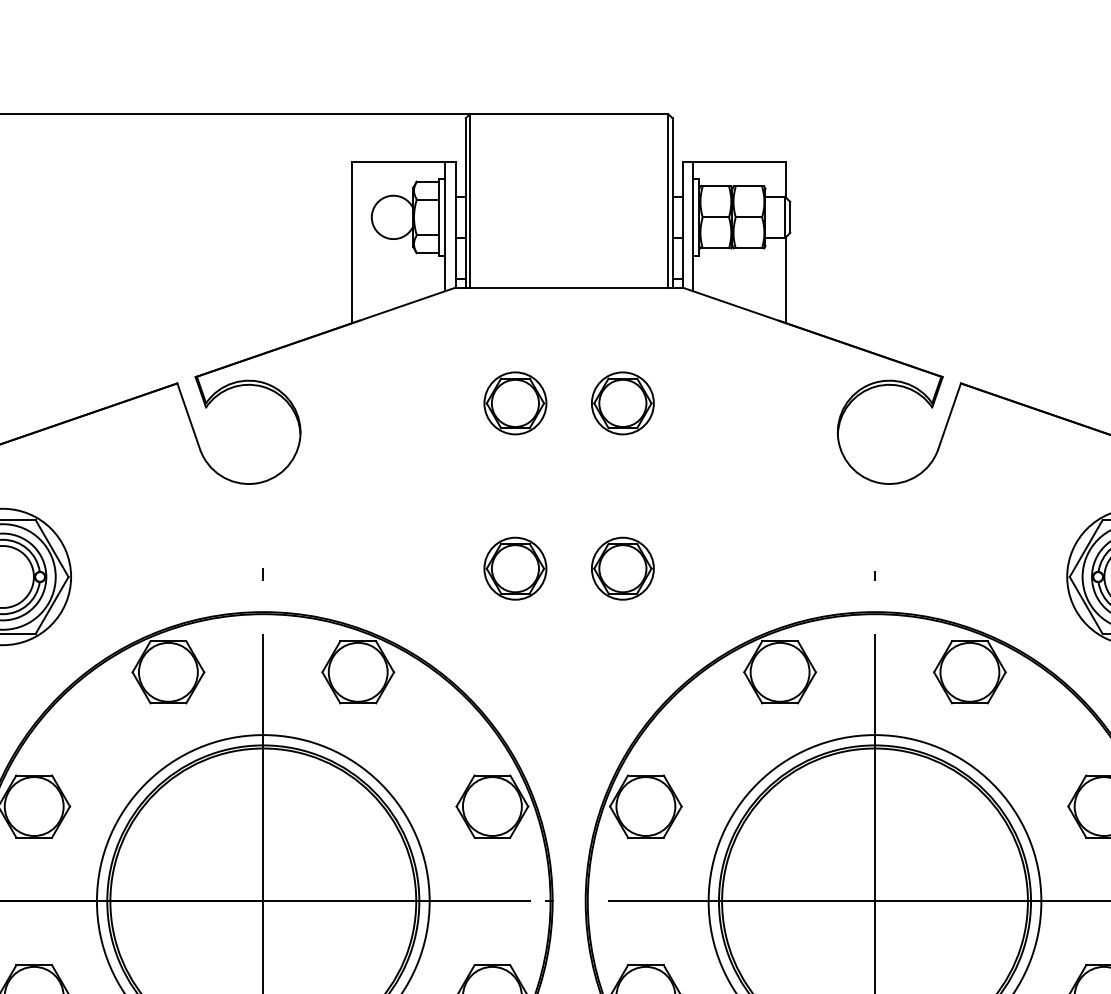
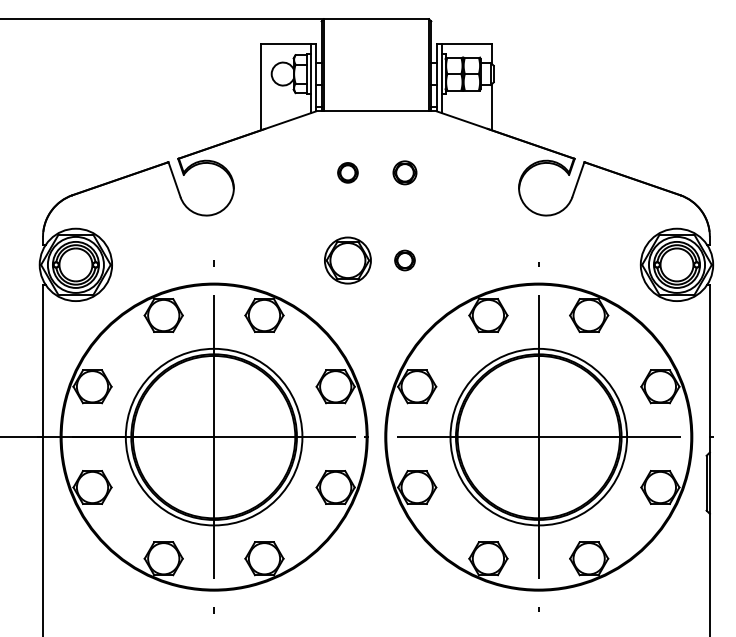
part: (514, 402) -> (347, 172), size x0.6
part: (621, 402) -> (404, 172), size x0.7
part: (514, 568) -> (347, 260), size x1.4
part: (621, 568) -> (404, 260), size x0.6

